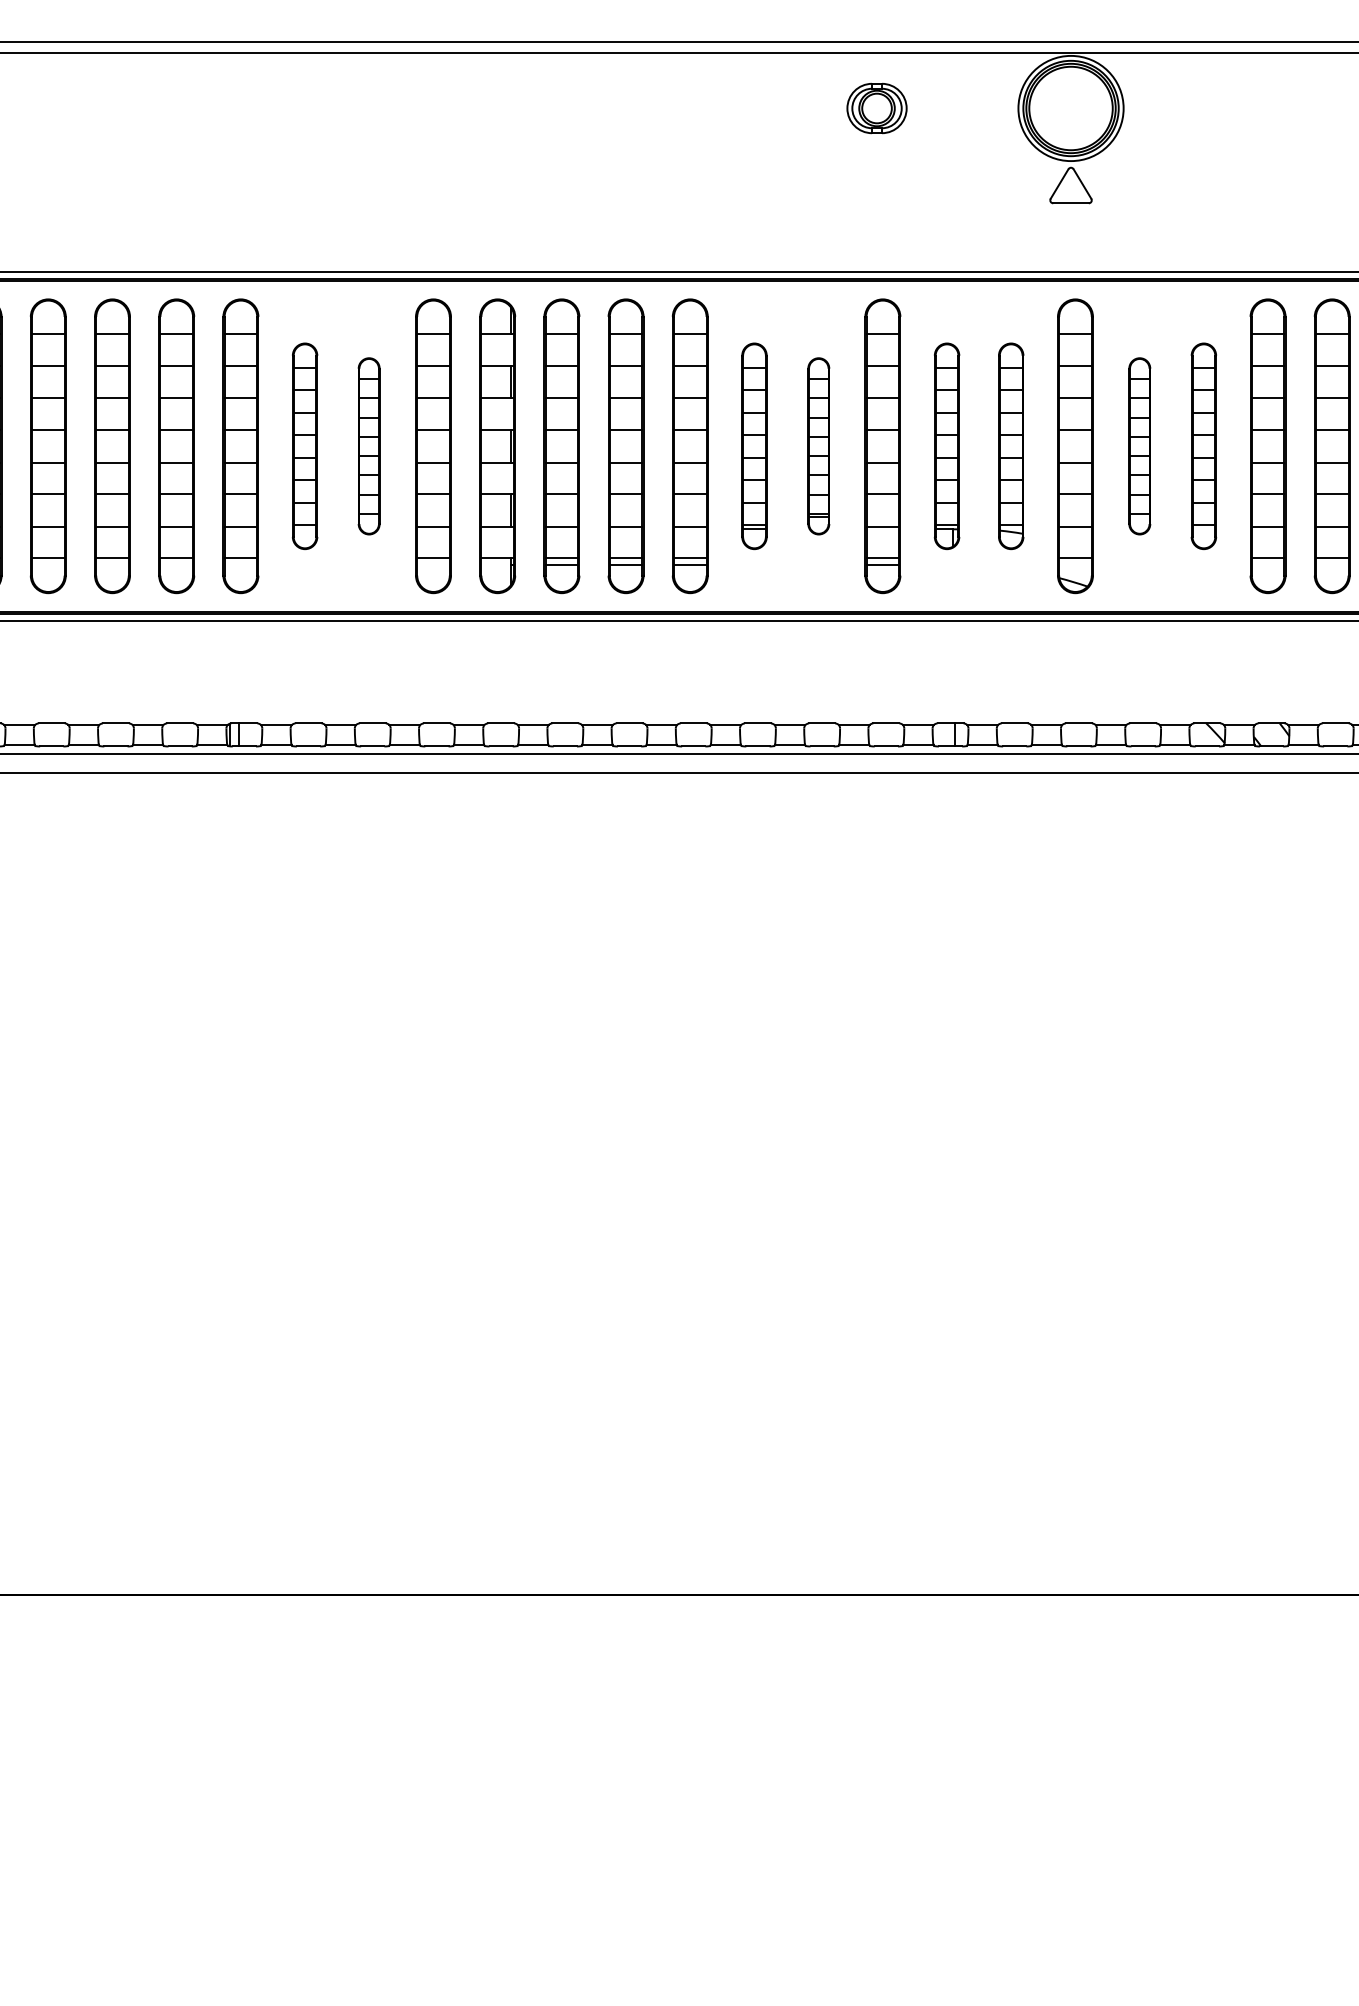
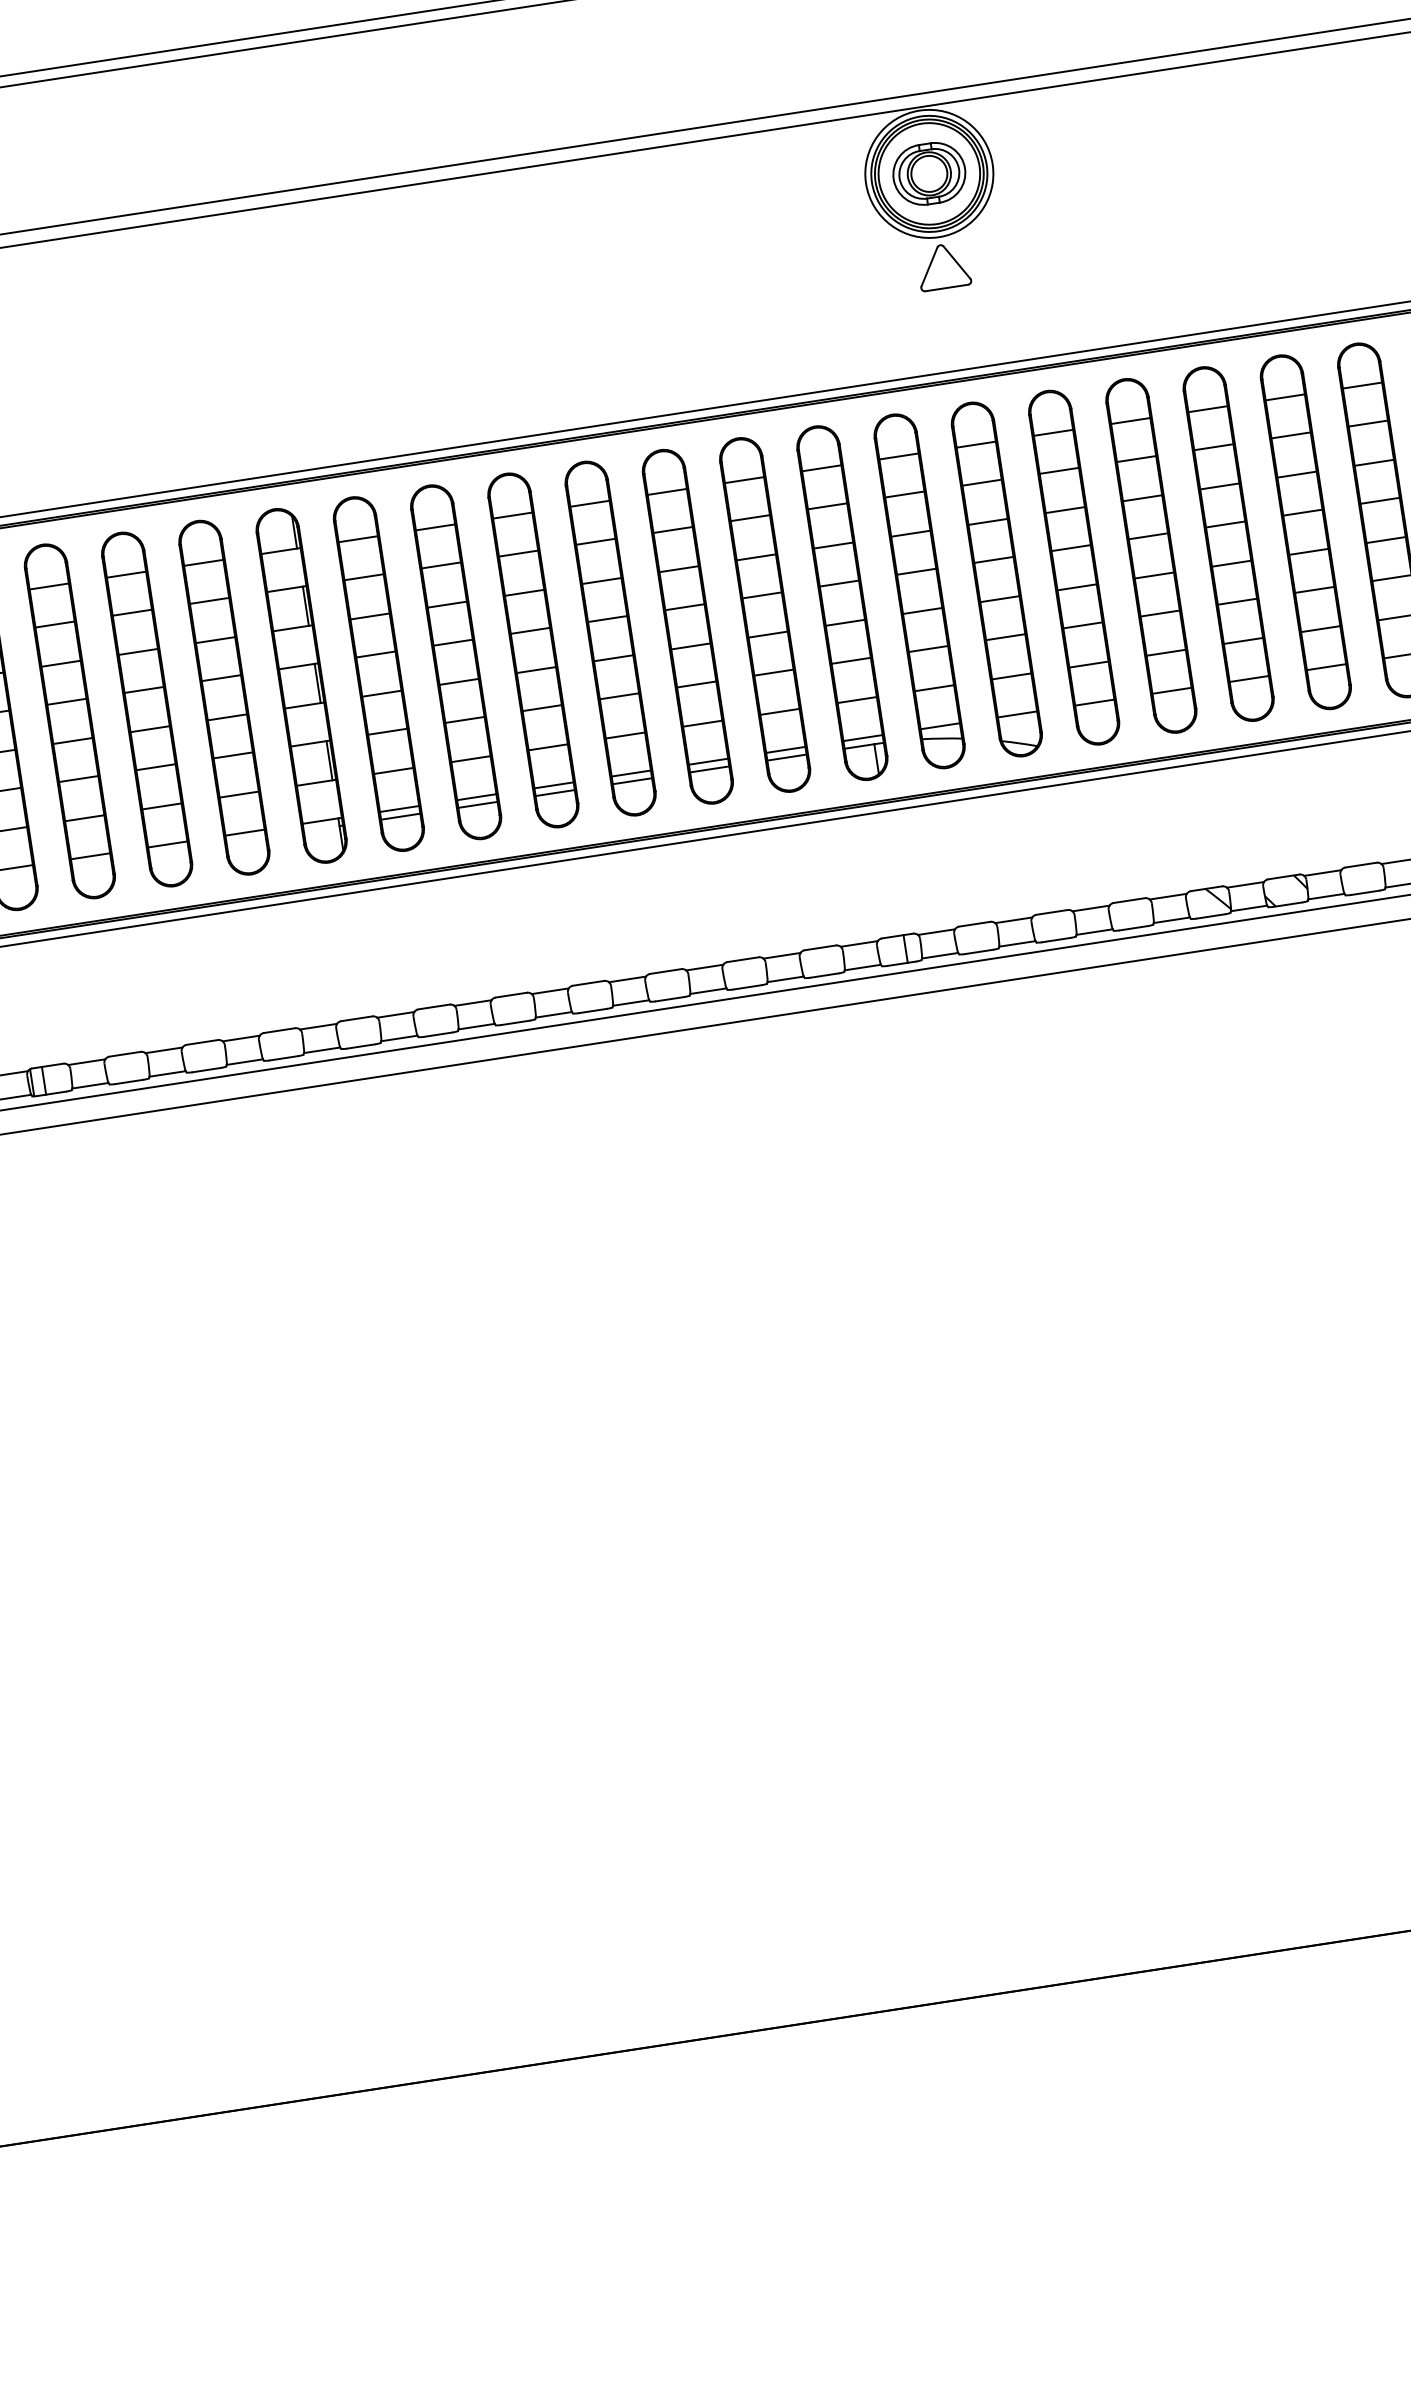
part: (876, 108) -> (928, 173), moved
part: (304, 446) -> (69, 721), size x1.43
part: (368, 446) -> (146, 709), size x1.67
part: (754, 446) -> (610, 638), size x1.43
part: (818, 446) -> (687, 627), size x1.67
part: (946, 446) -> (841, 603), size x1.43
part: (1010, 446) -> (918, 591), size x1.43
part: (1139, 446) -> (1073, 568), size x1.67
part: (1203, 446) -> (1150, 556), size x1.43

